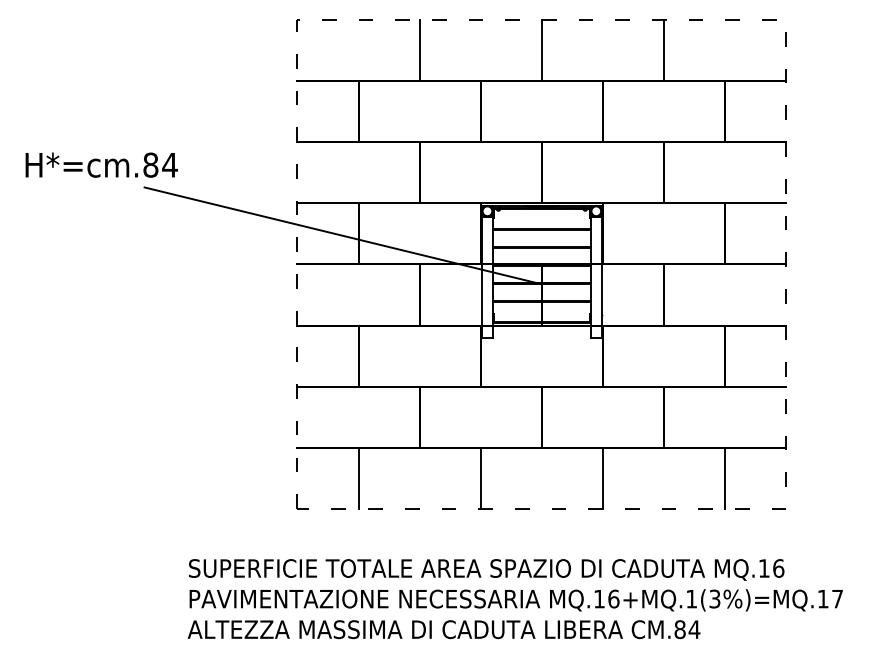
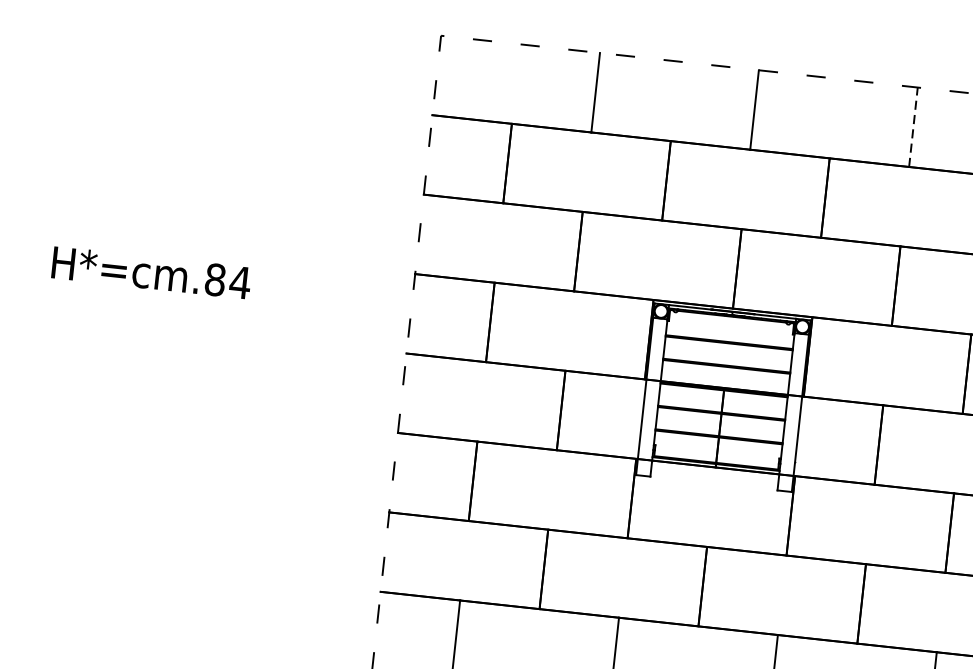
line: (664, 50) -> (913, 127), solid -> dashed
text: (101, 164) -> (151, 272), moved
line: (342, 235) -> (469, 322), removed

